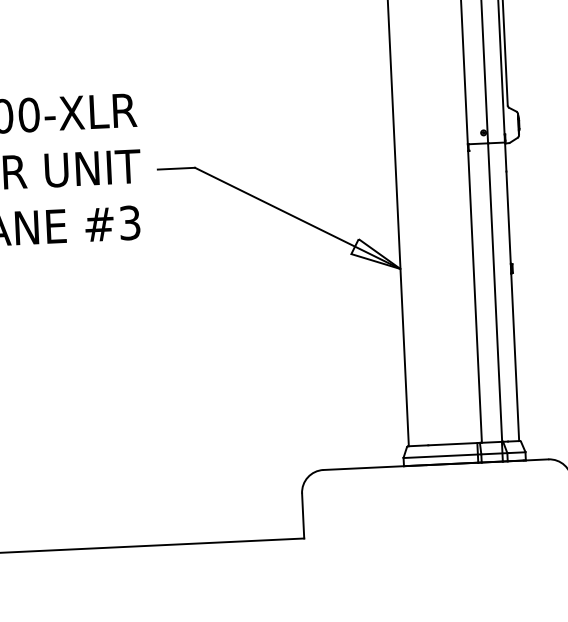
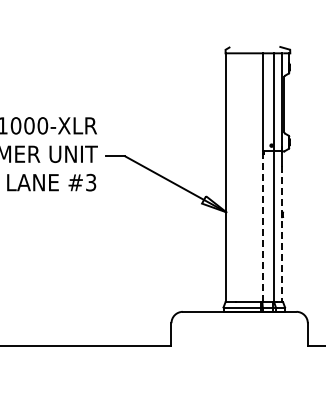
line: (475, 297) -> (263, 228), solid -> dashed
line: (513, 307) -> (282, 234), solid -> dashed

